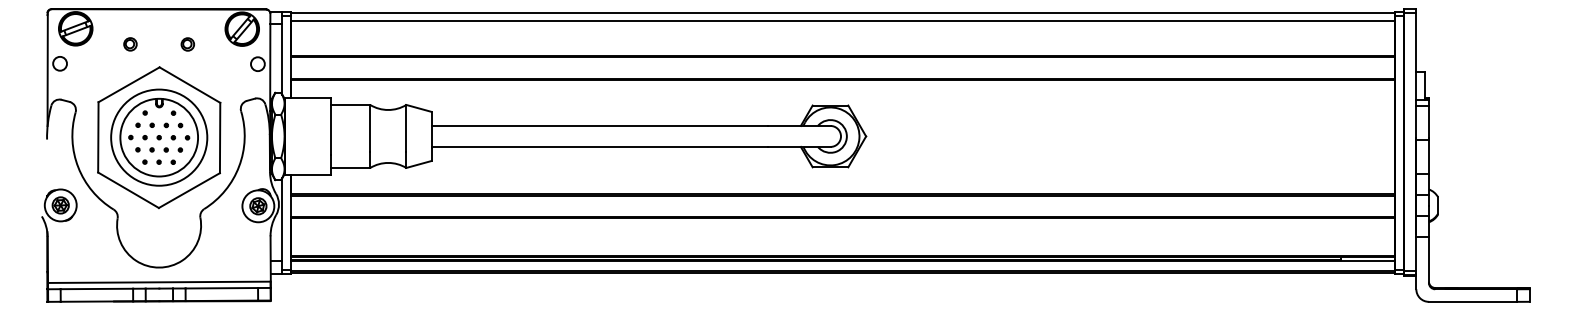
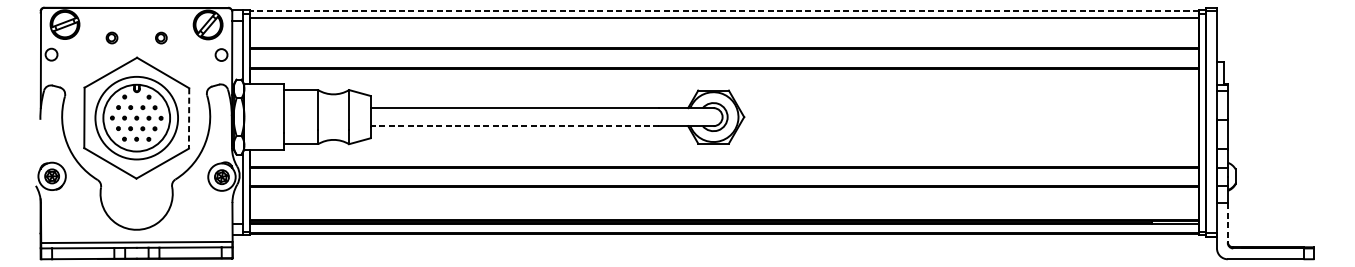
line: (842, 12) -> (723, 10), solid -> dashed
line: (220, 138) -> (189, 118), solid -> dashed
line: (599, 146) -> (515, 125), solid -> dashed
line: (1428, 260) -> (1227, 223), solid -> dashed

